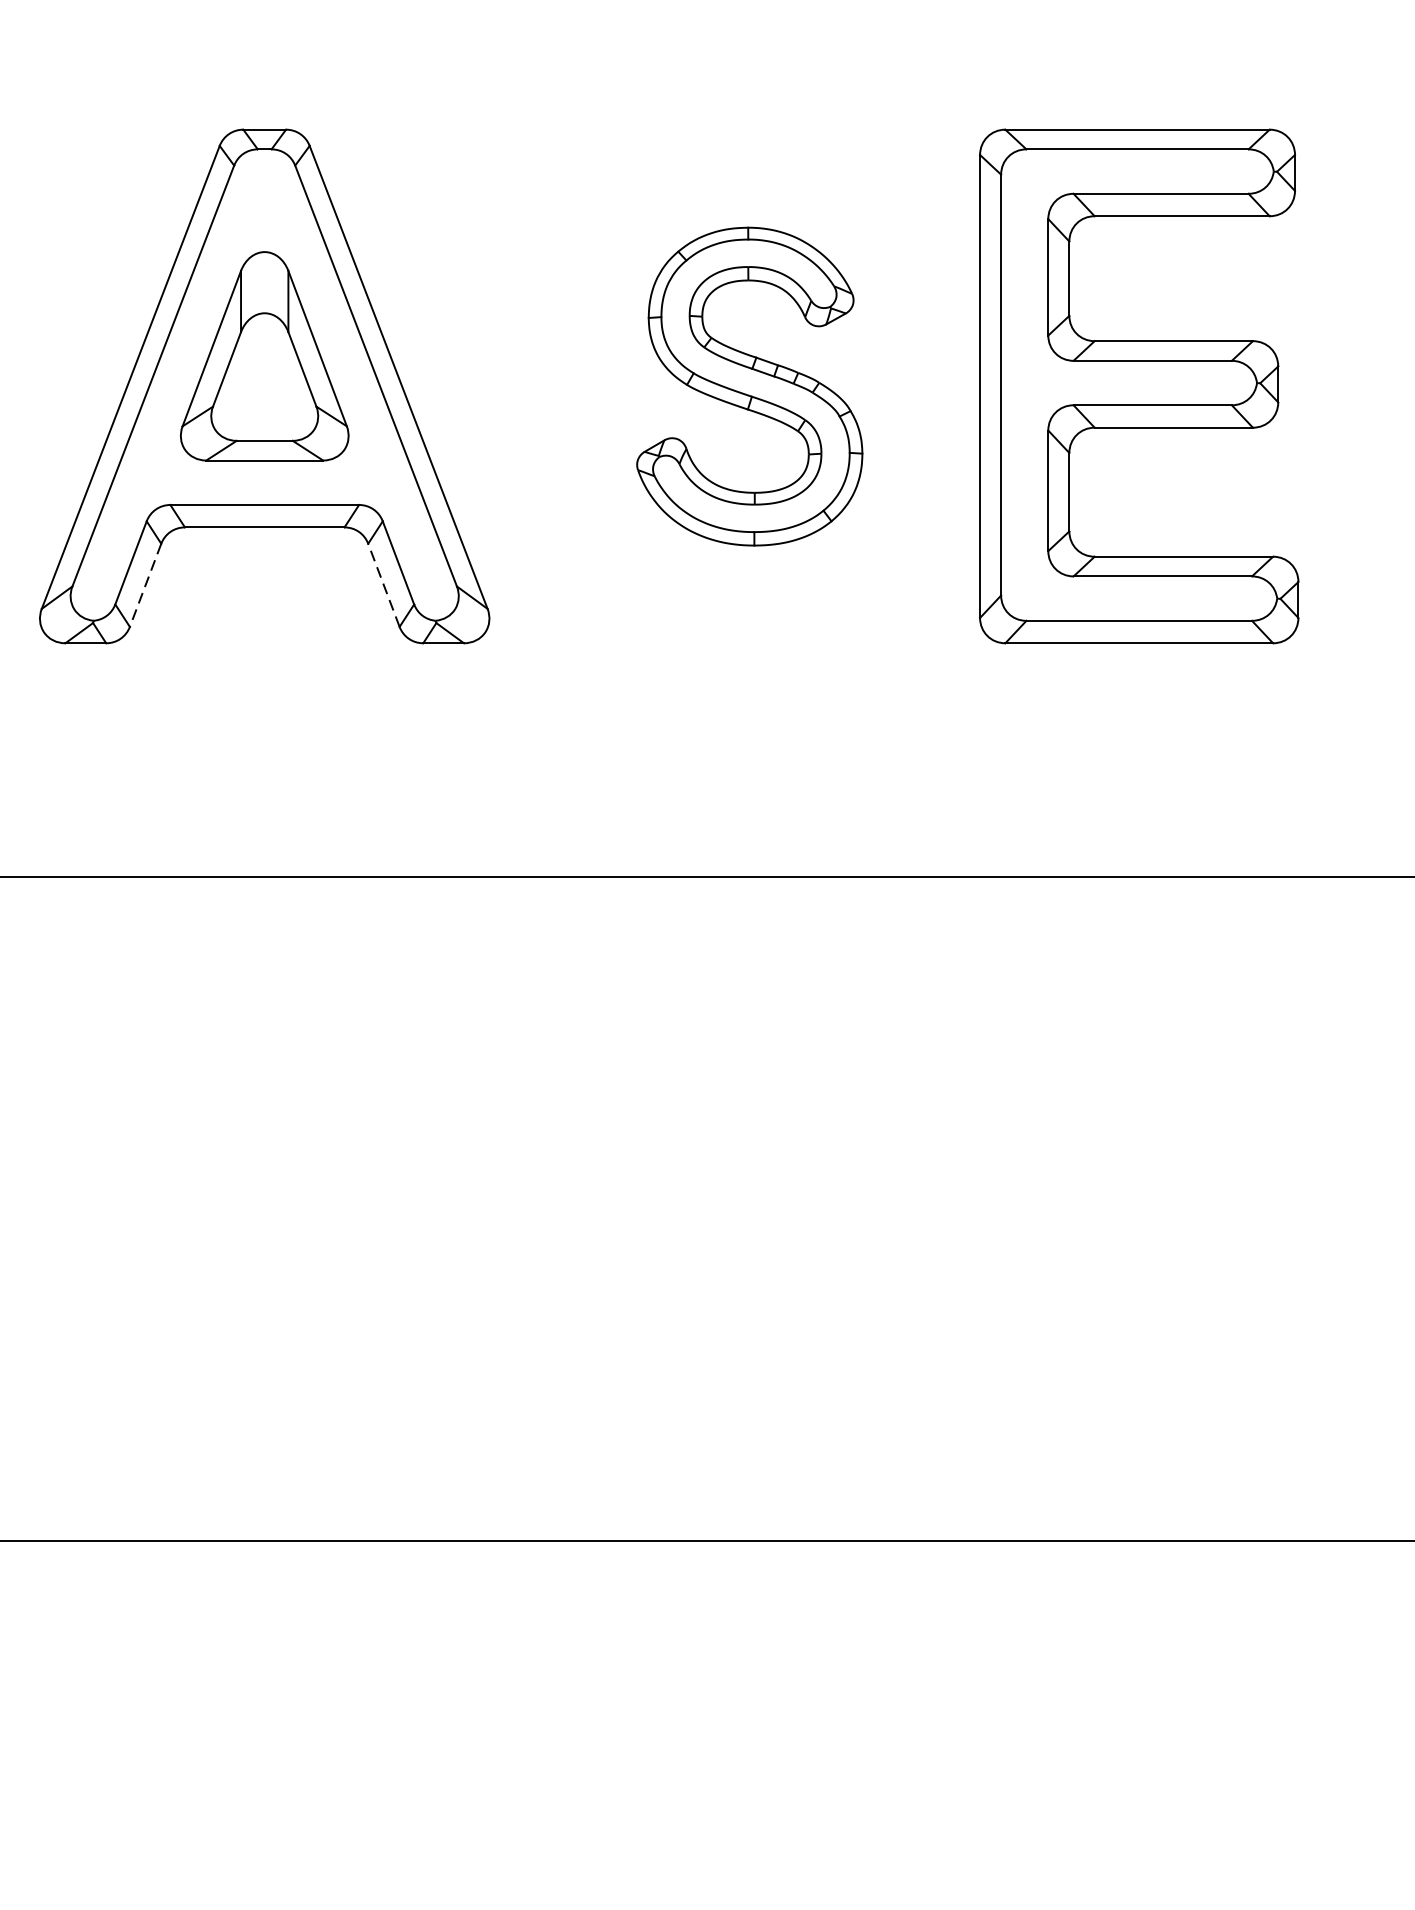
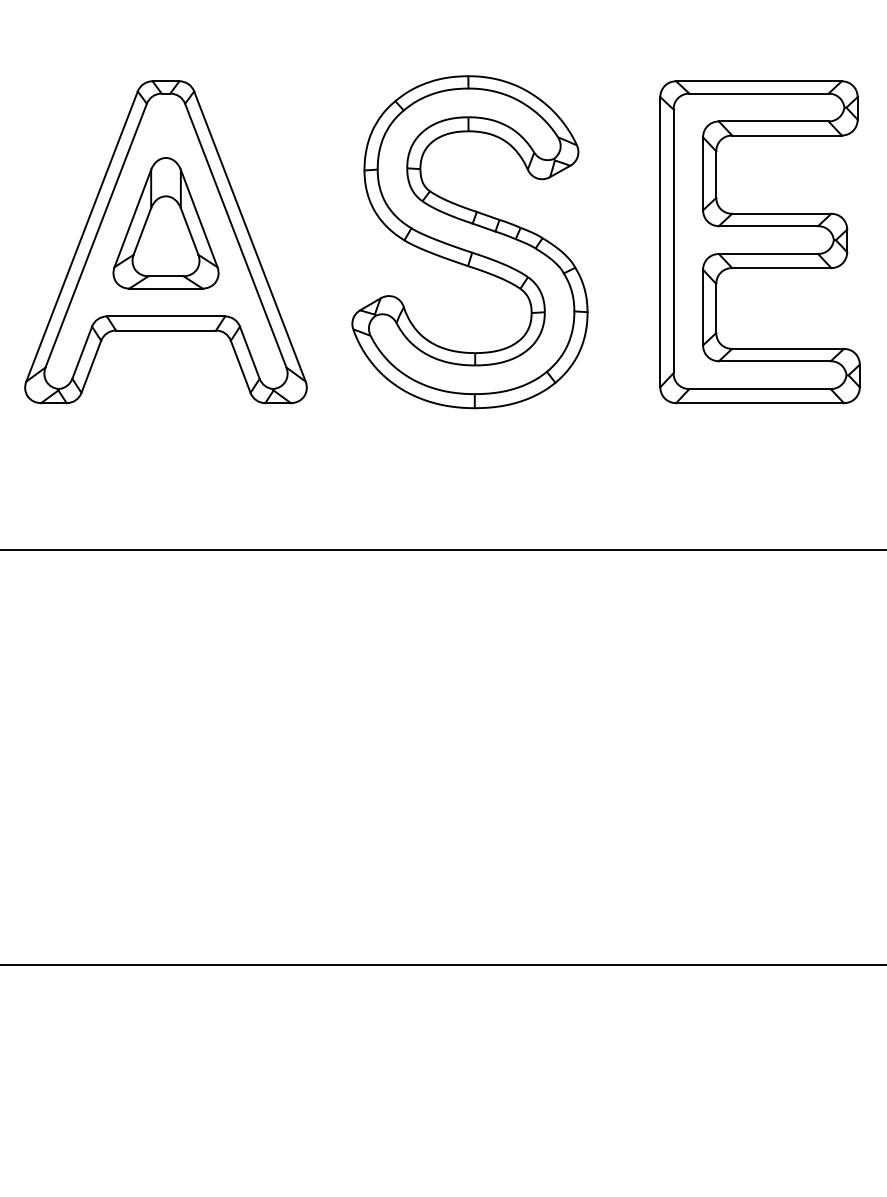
part: (748, 386) -> (469, 242), size x1.67
part: (1138, 386) -> (759, 242), moved
line: (145, 584) -> (91, 366), dashed -> solid
line: (383, 584) -> (240, 366), dashed -> solid

